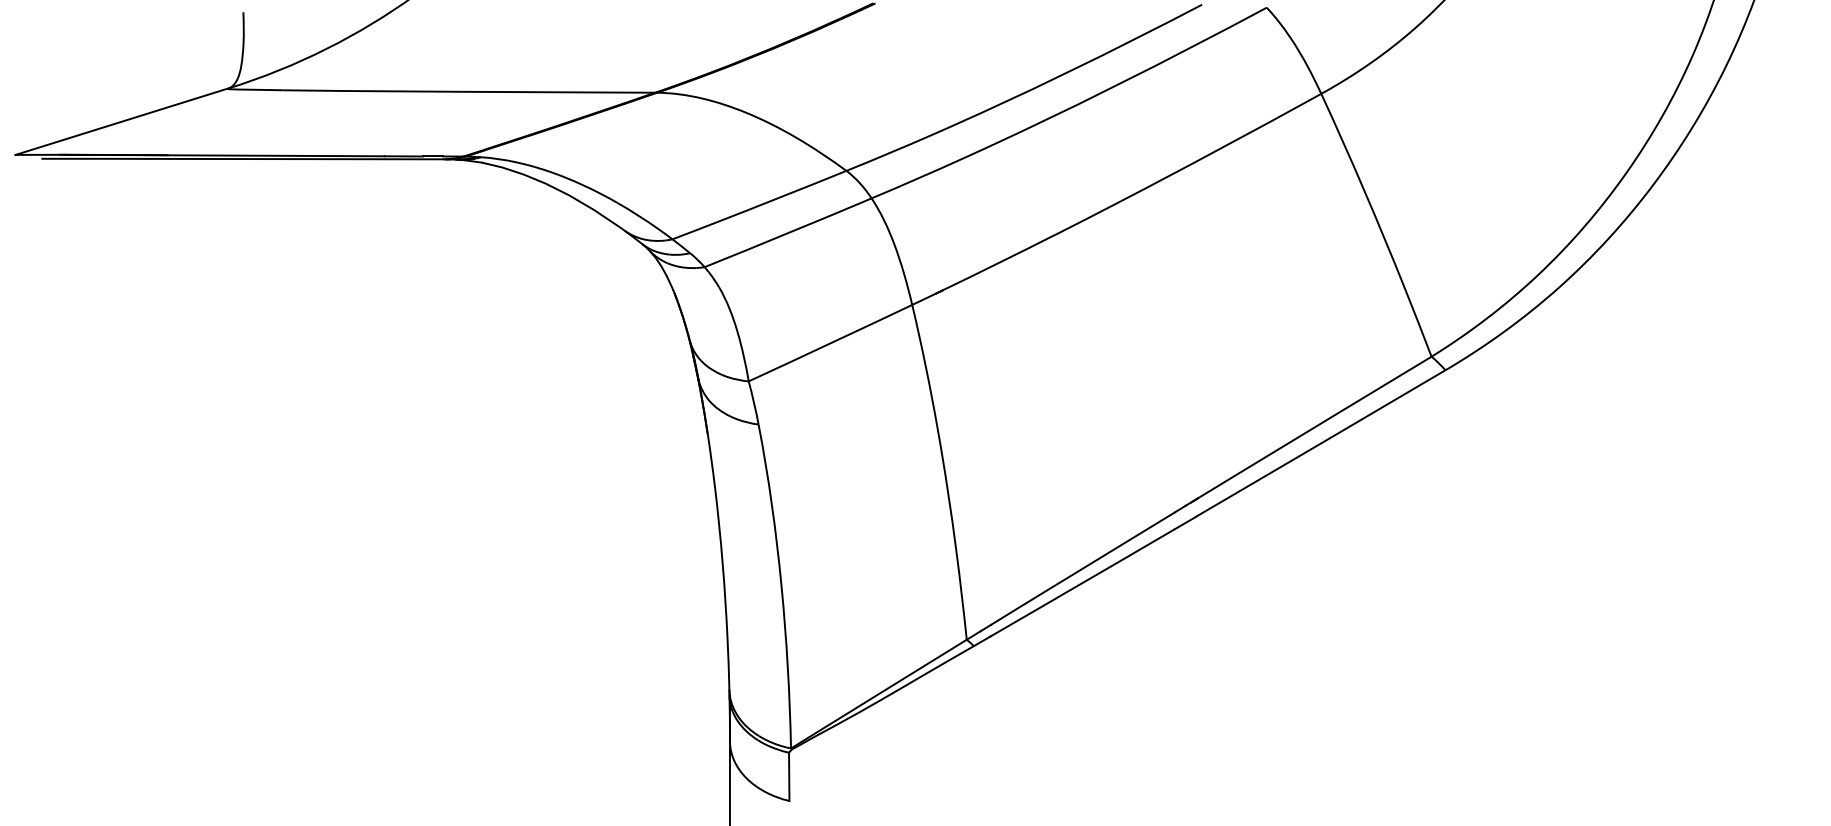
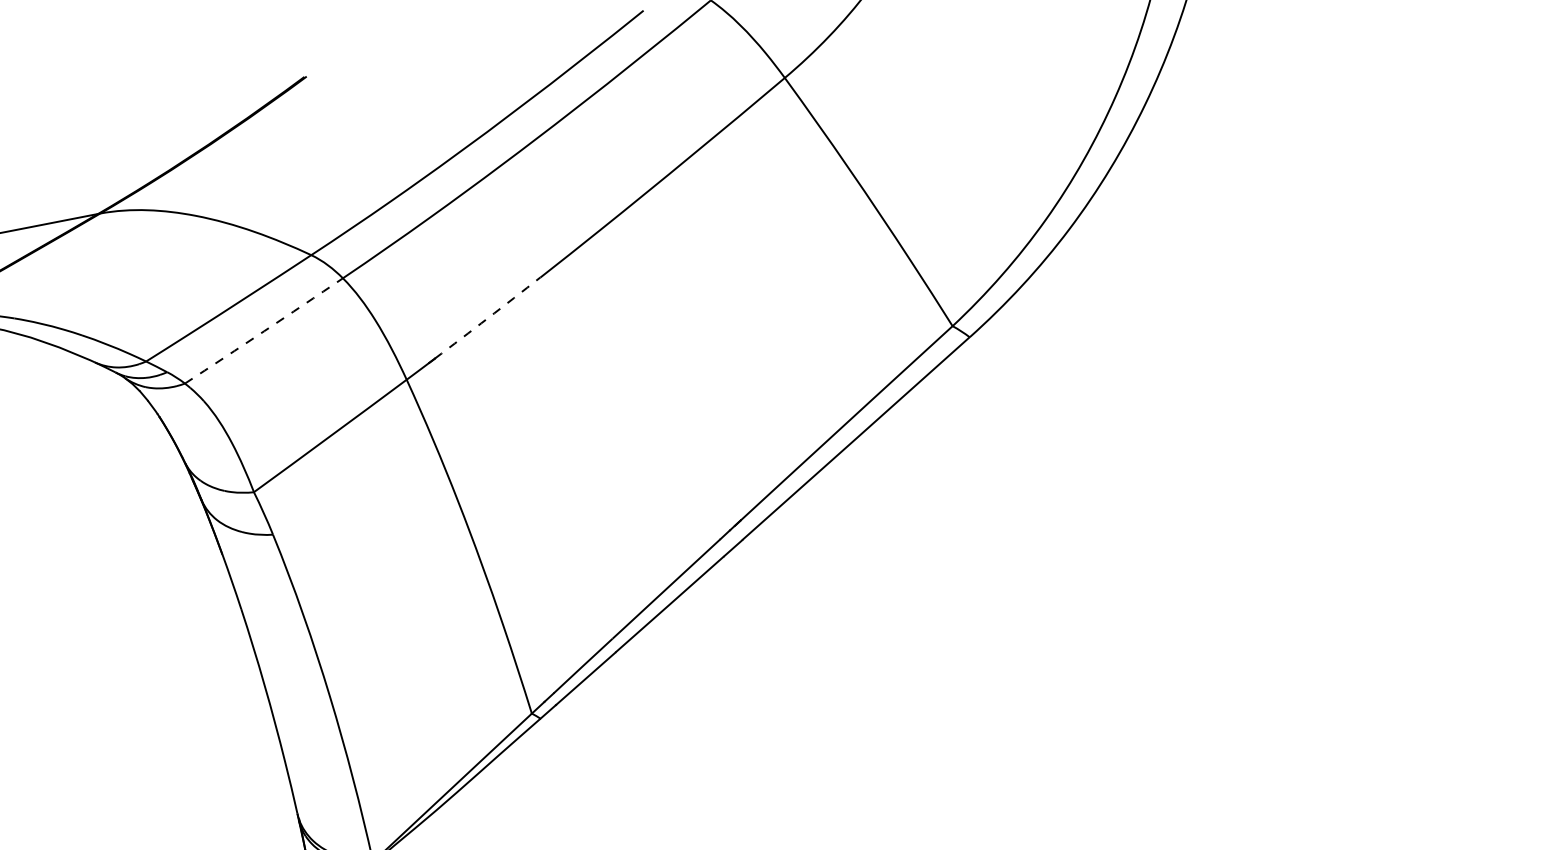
arc: (788, 233) -> (264, 331), solid -> dashed
arc: (999, 262) -> (487, 318), solid -> dashed

